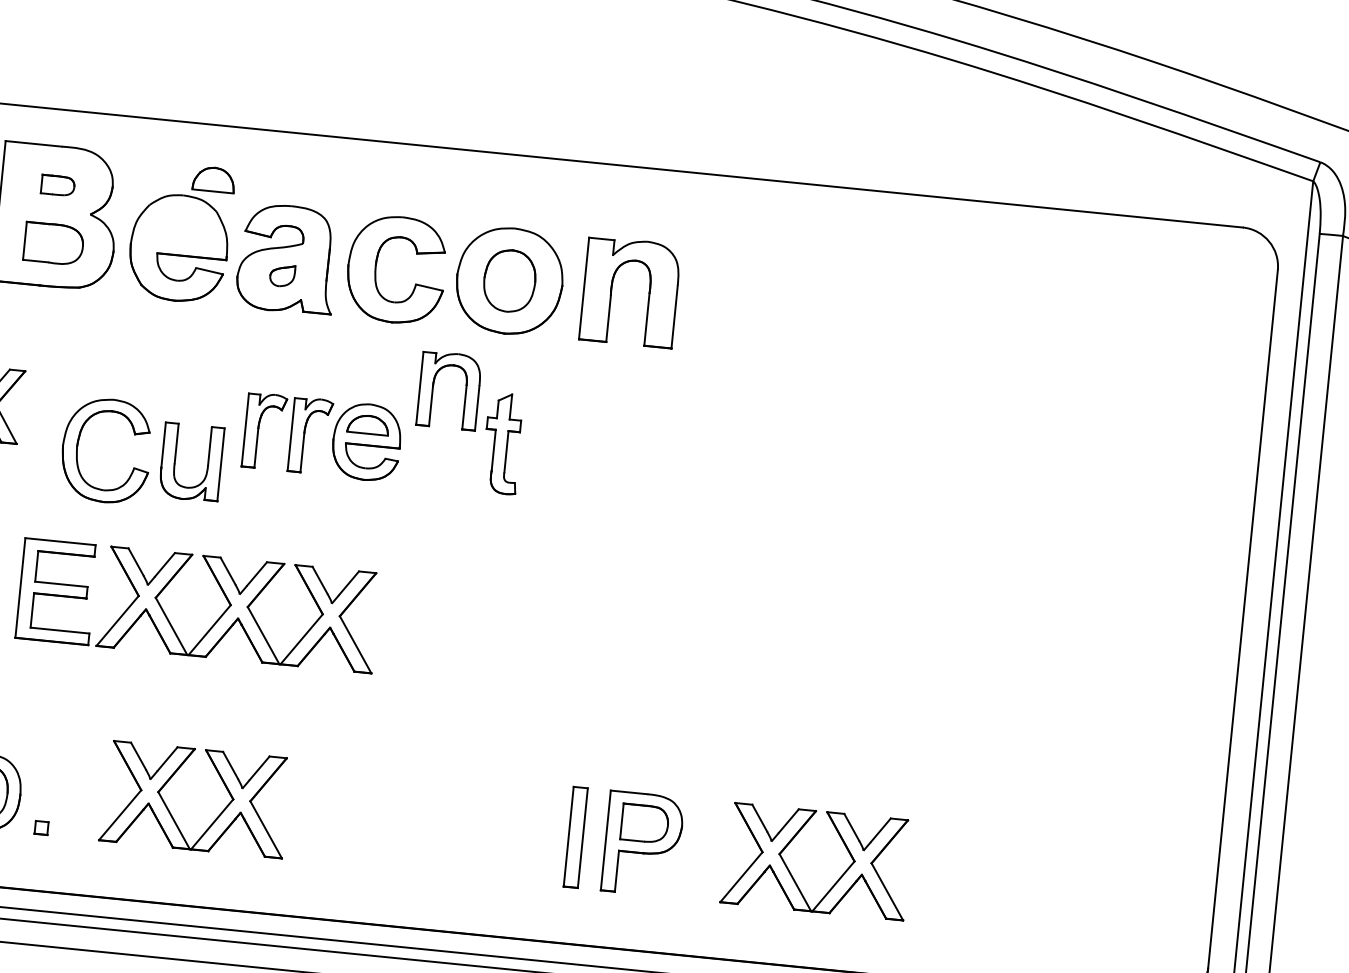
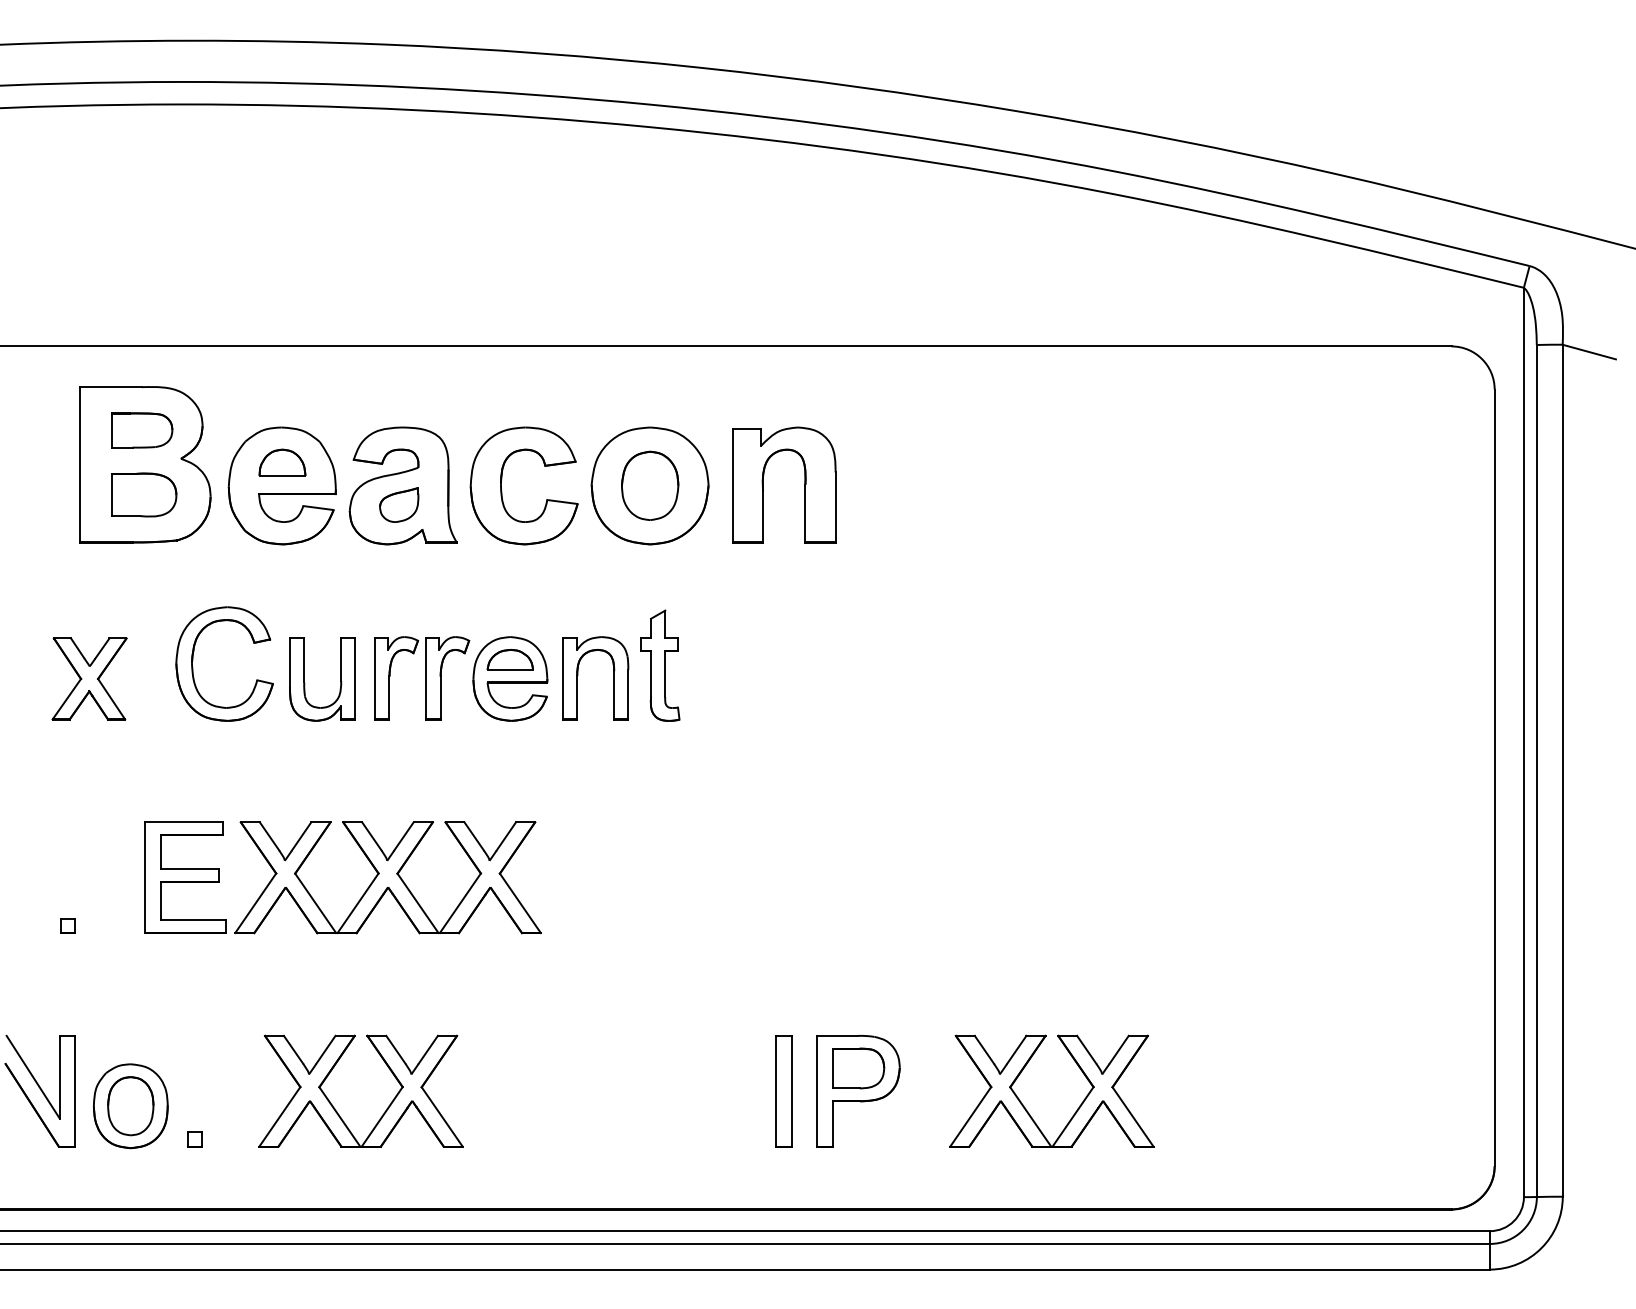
part: (214, 179) -> (282, 462), moved
part: (58, 185) -> (142, 430), size x1.67
part: (282, 275) -> (399, 504), size x1.43
part: (434, 386) -> (578, 675), moved
part: (78, 444) -> (193, 660), moved
part: (175, 463) -> (305, 682), moved

